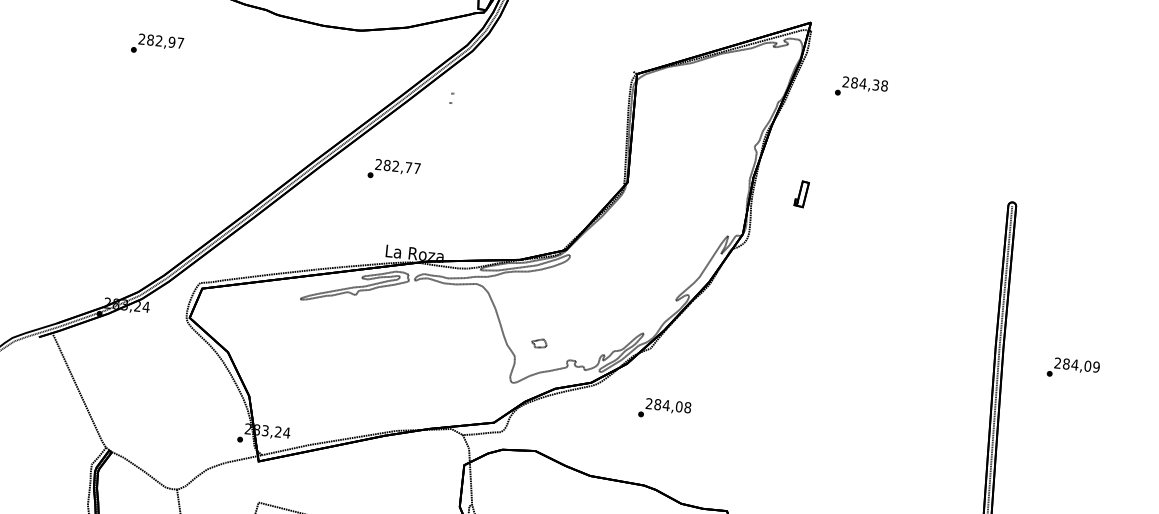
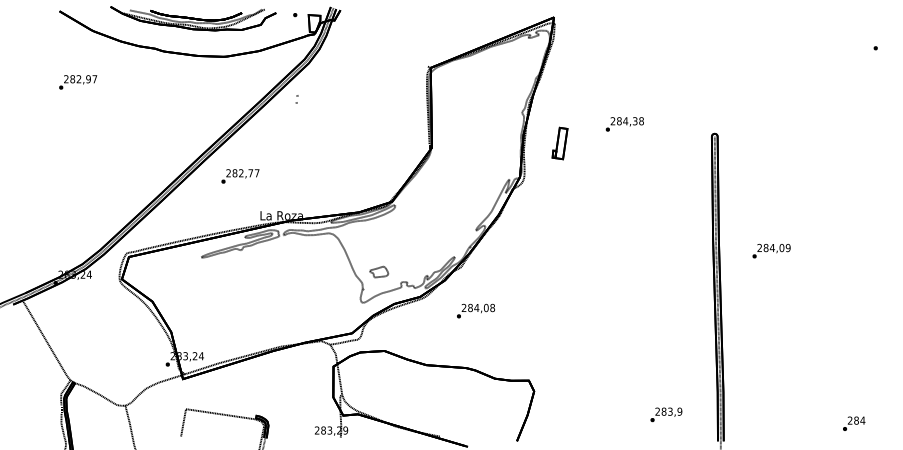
text: (861, 88) -> (624, 124), moved
text: (394, 170) -> (240, 176), moved
part: (801, 194) -> (559, 143), size x1.67
part: (539, 342) -> (379, 271), size x1.67

